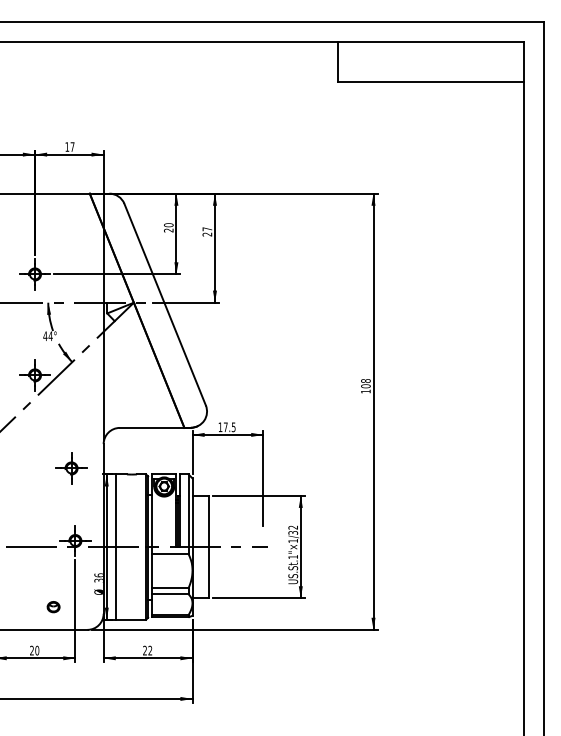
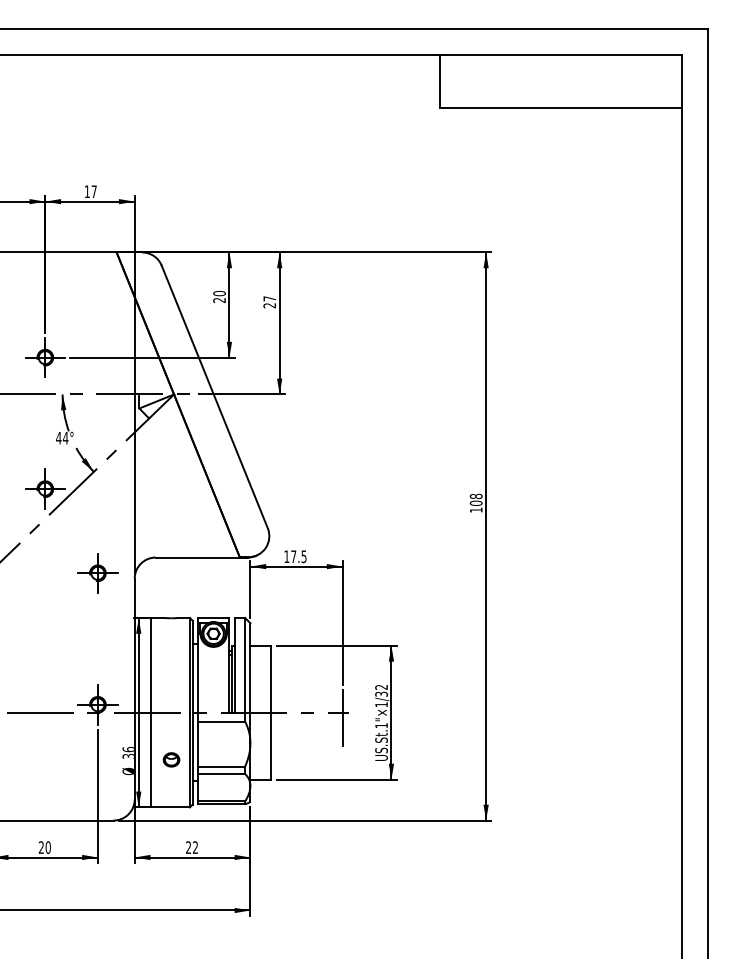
part: (71, 468) -> (97, 573), moved
line: (263, 550) -> (342, 717), added
part: (53, 606) -> (171, 759), moved

